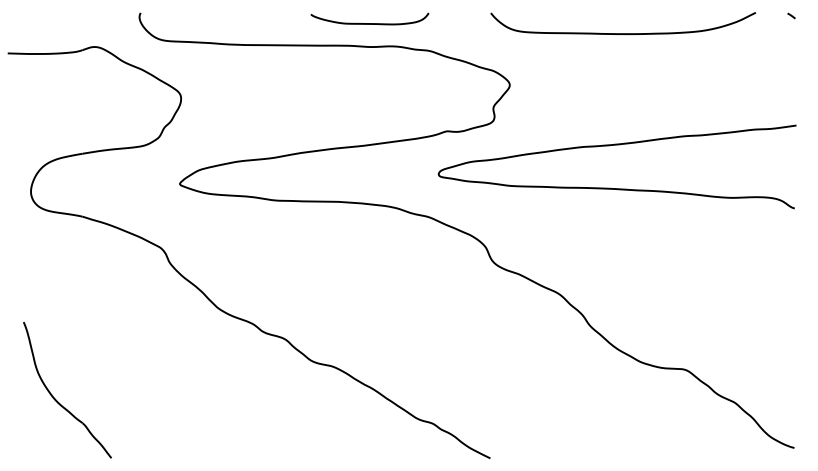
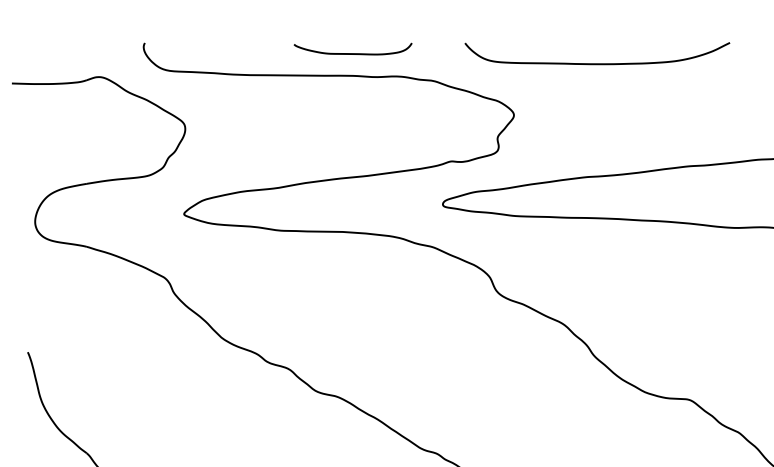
curve: (369, 23) -> (352, 53), moved
curve: (622, 33) -> (596, 63), moved

